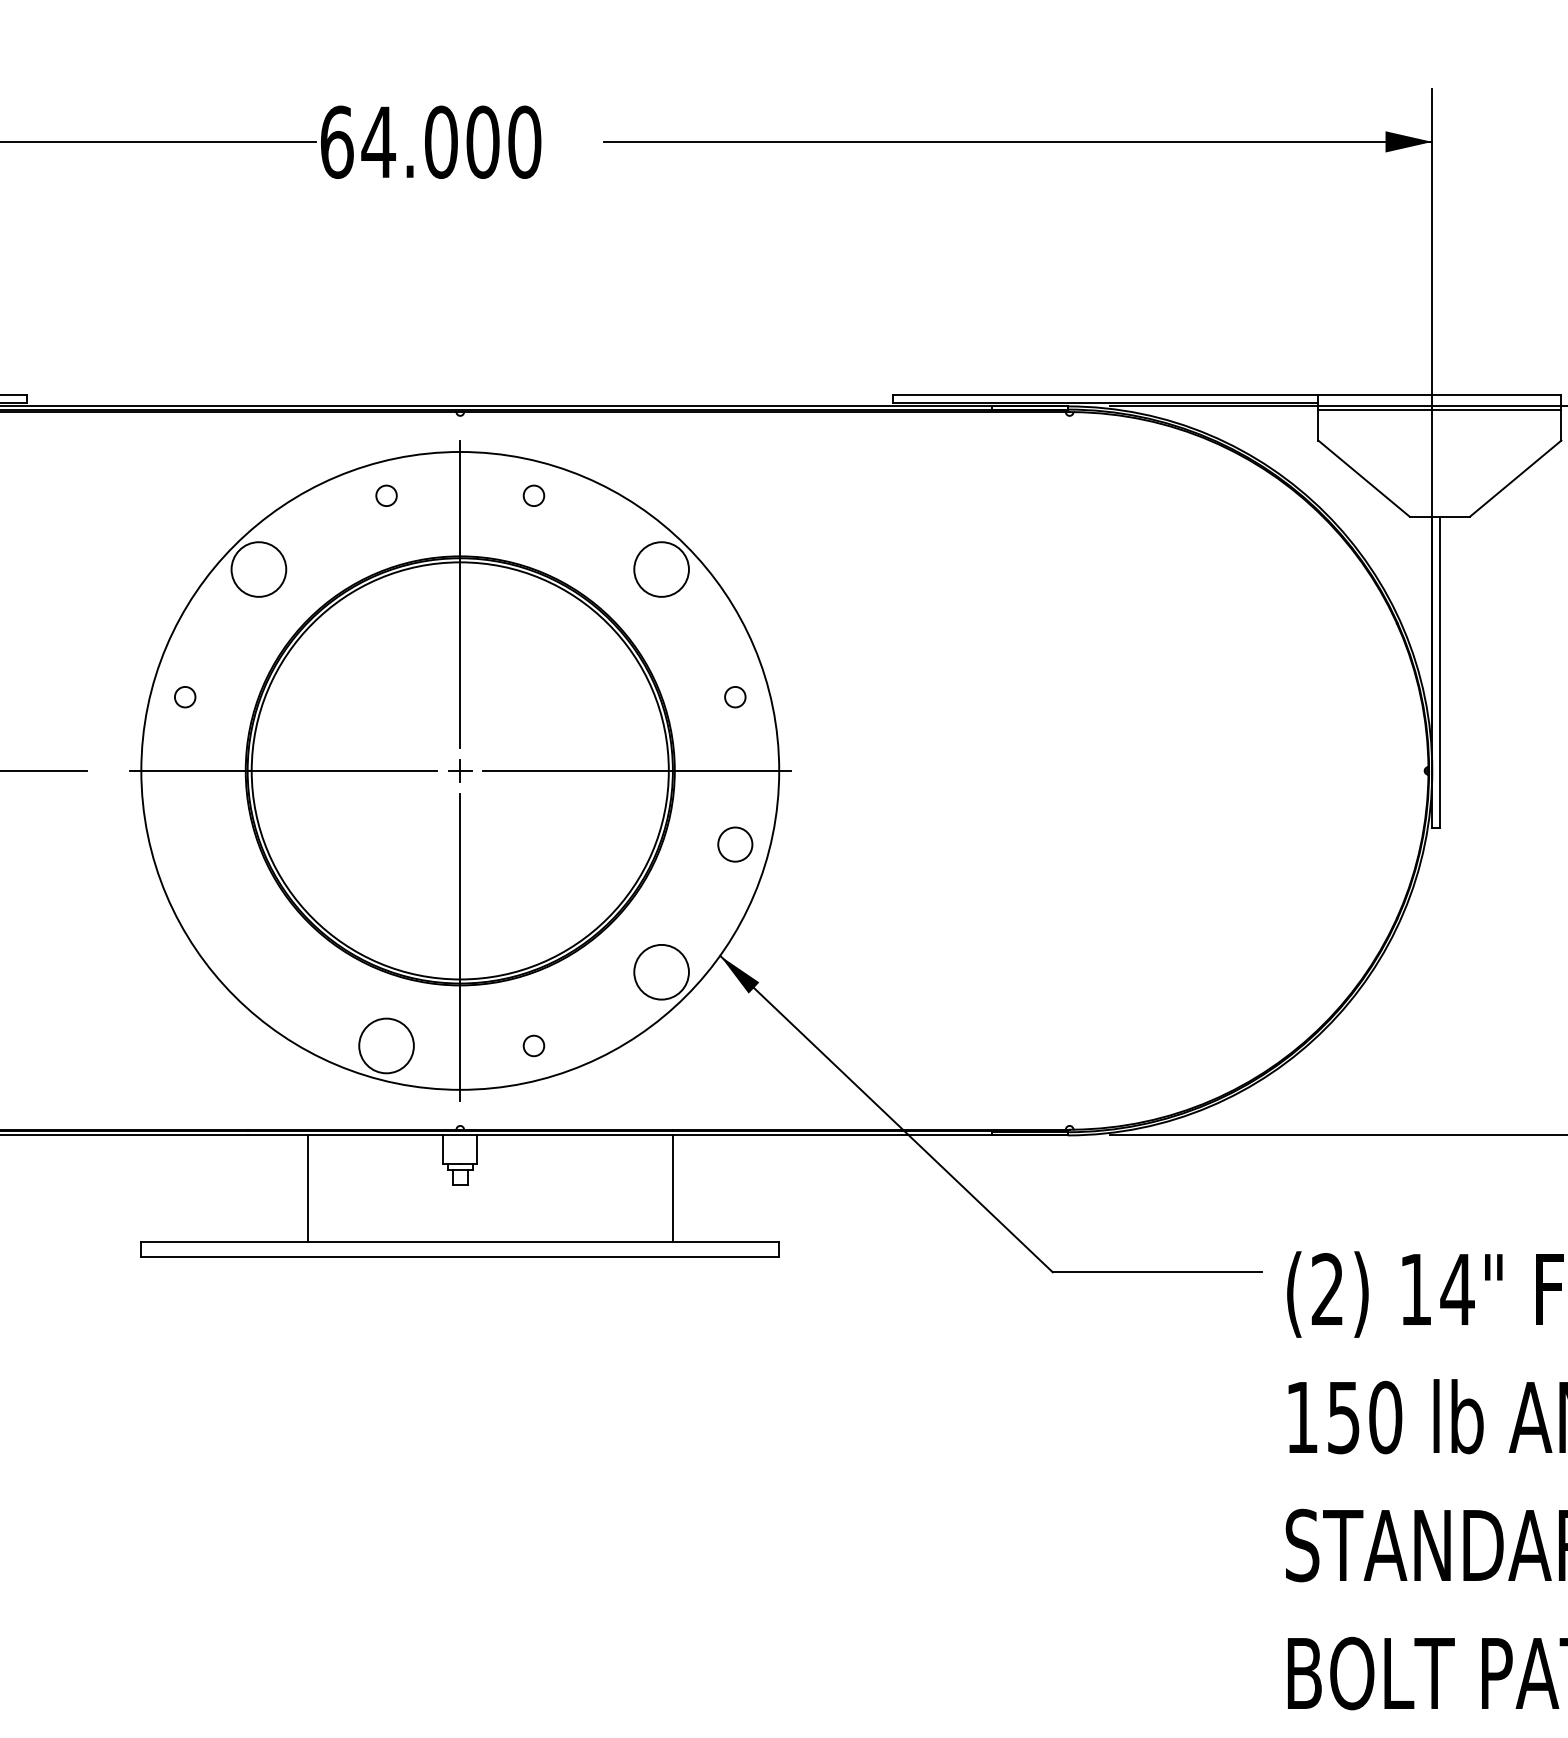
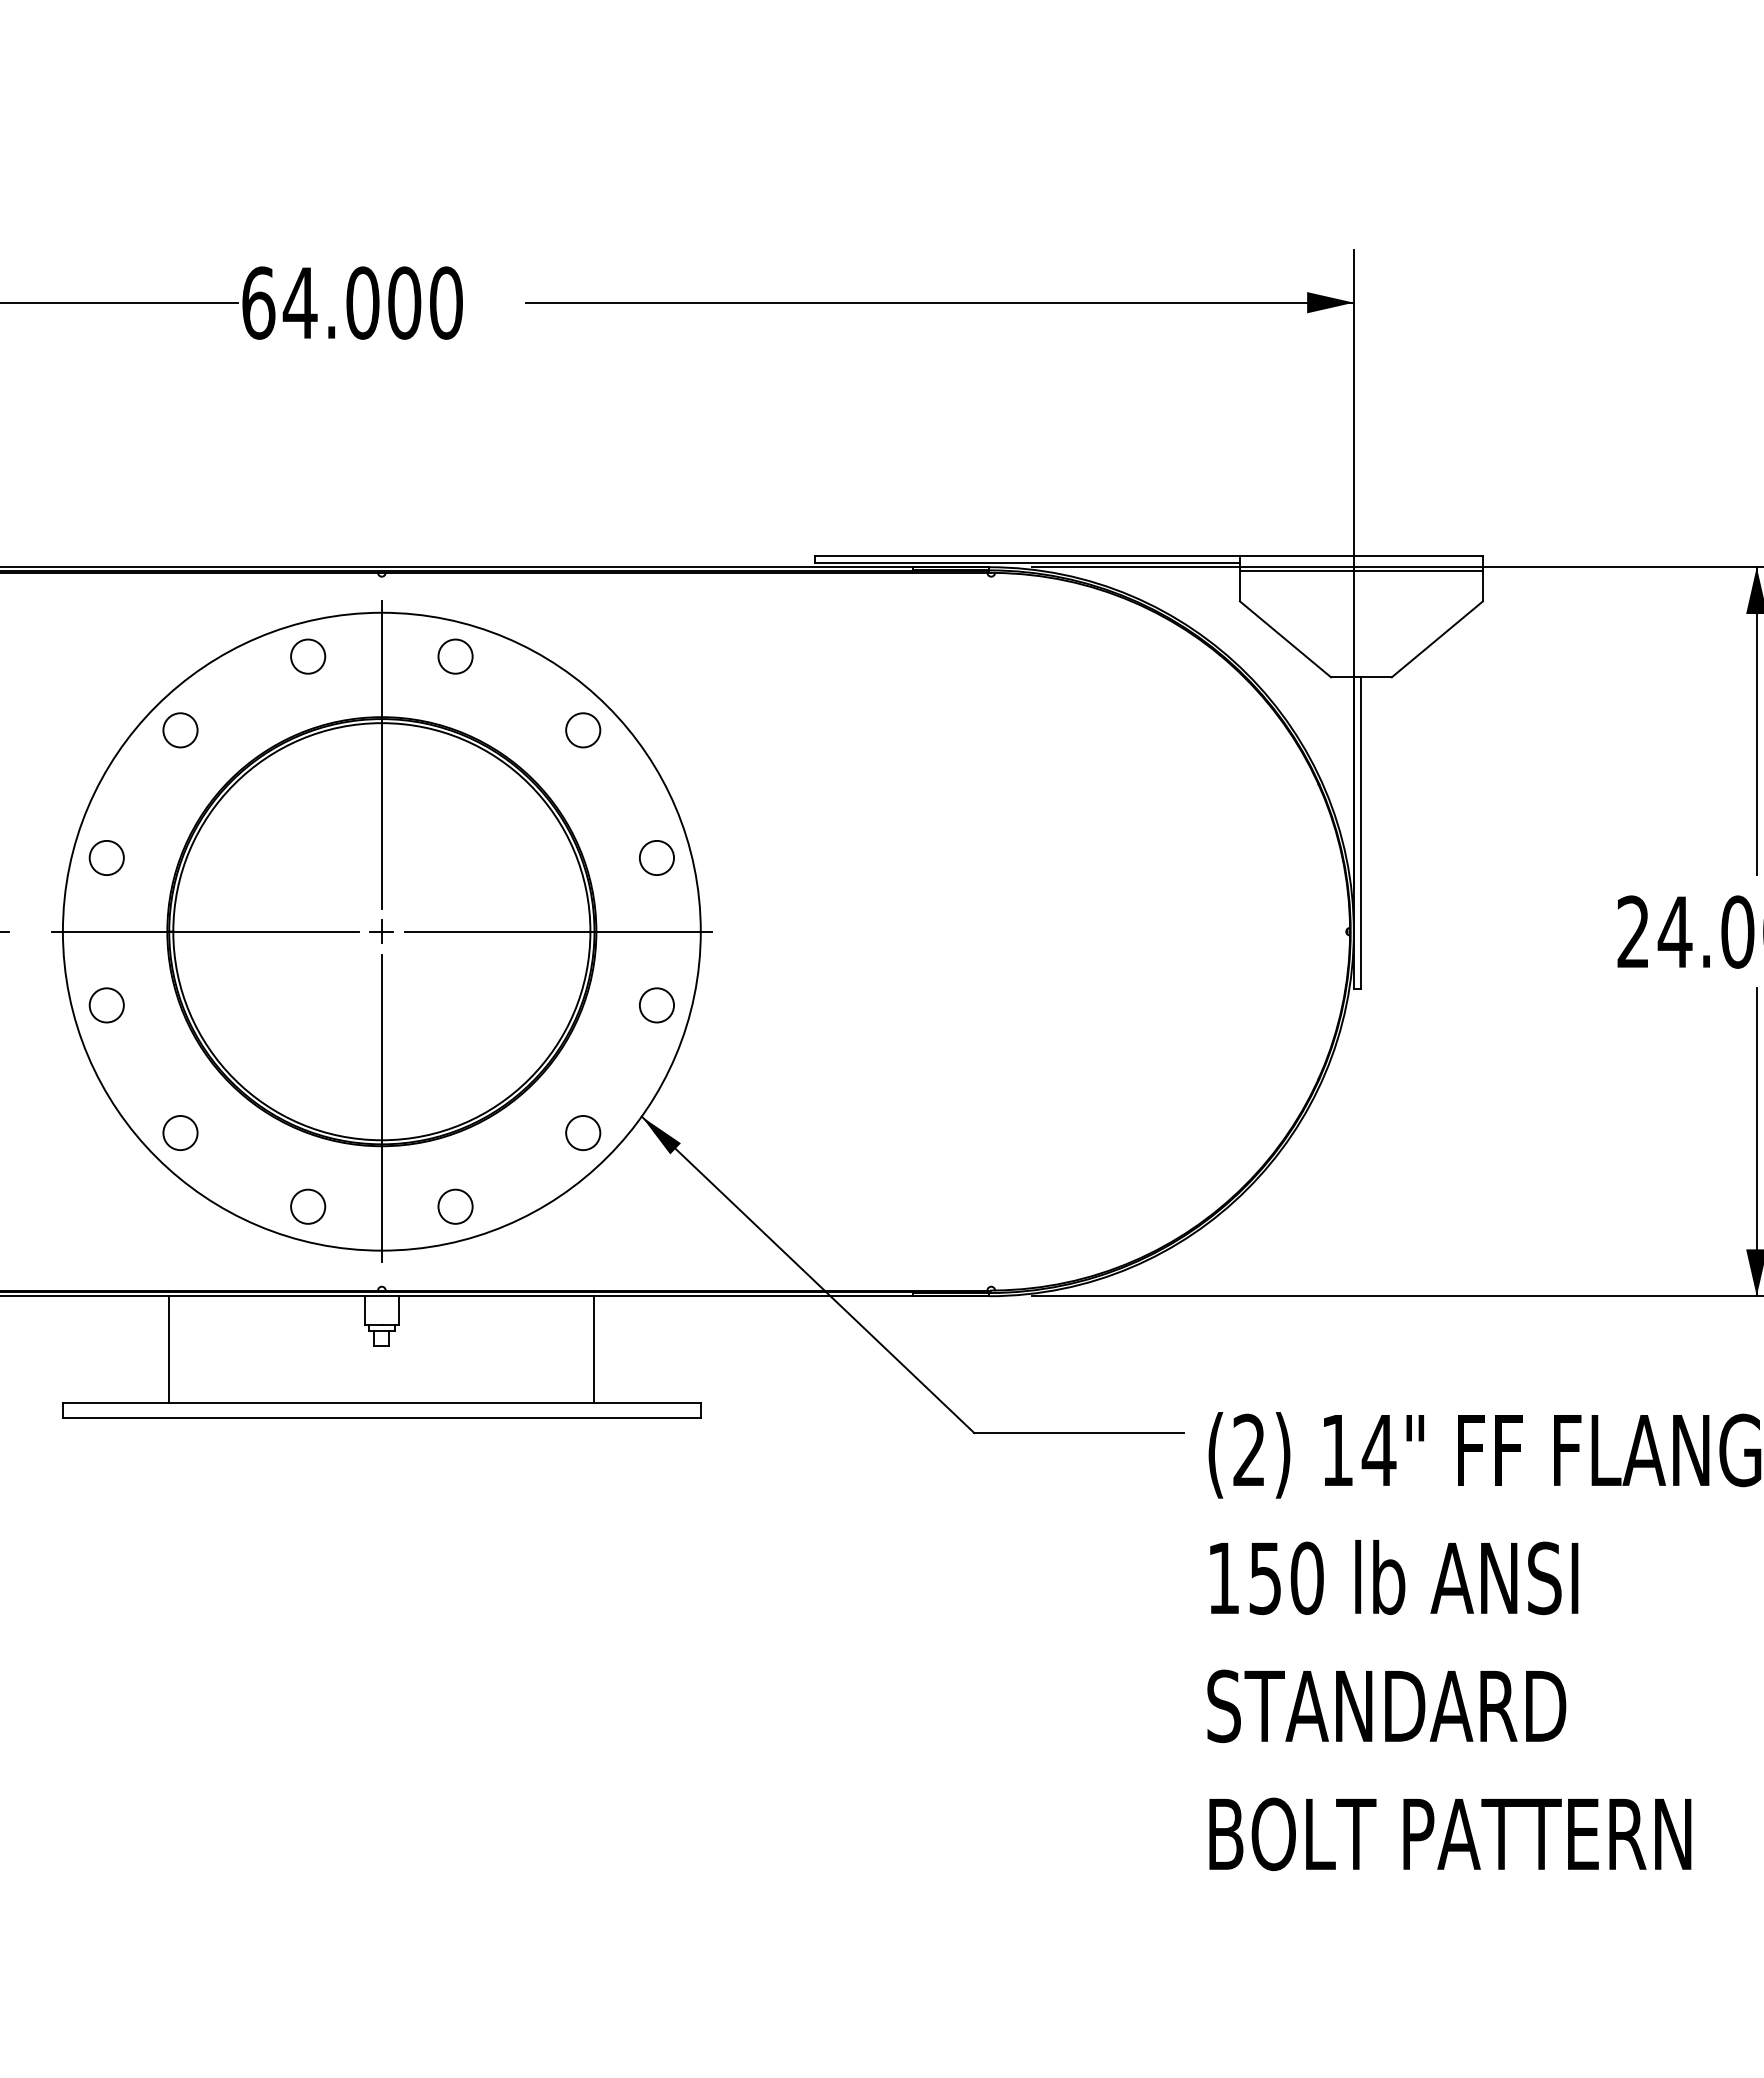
circle: (386, 495) -> (308, 656), size x1.67
circle: (533, 495) -> (455, 656), size x1.67
circle: (258, 569) -> (180, 730), size x0.62
circle: (661, 569) -> (583, 730), size x0.62
circle: (184, 696) -> (106, 857), size x1.67
circle: (734, 696) -> (656, 857), size x1.67
circle: (184, 844) -> (106, 1005), added
circle: (258, 971) -> (180, 1132), added
circle: (661, 971) -> (583, 1132), size x0.62
circle: (386, 1045) -> (308, 1206), size x0.62
circle: (533, 1045) -> (455, 1206), size x1.67
line: (307, 1188) -> (169, 1349), moved

